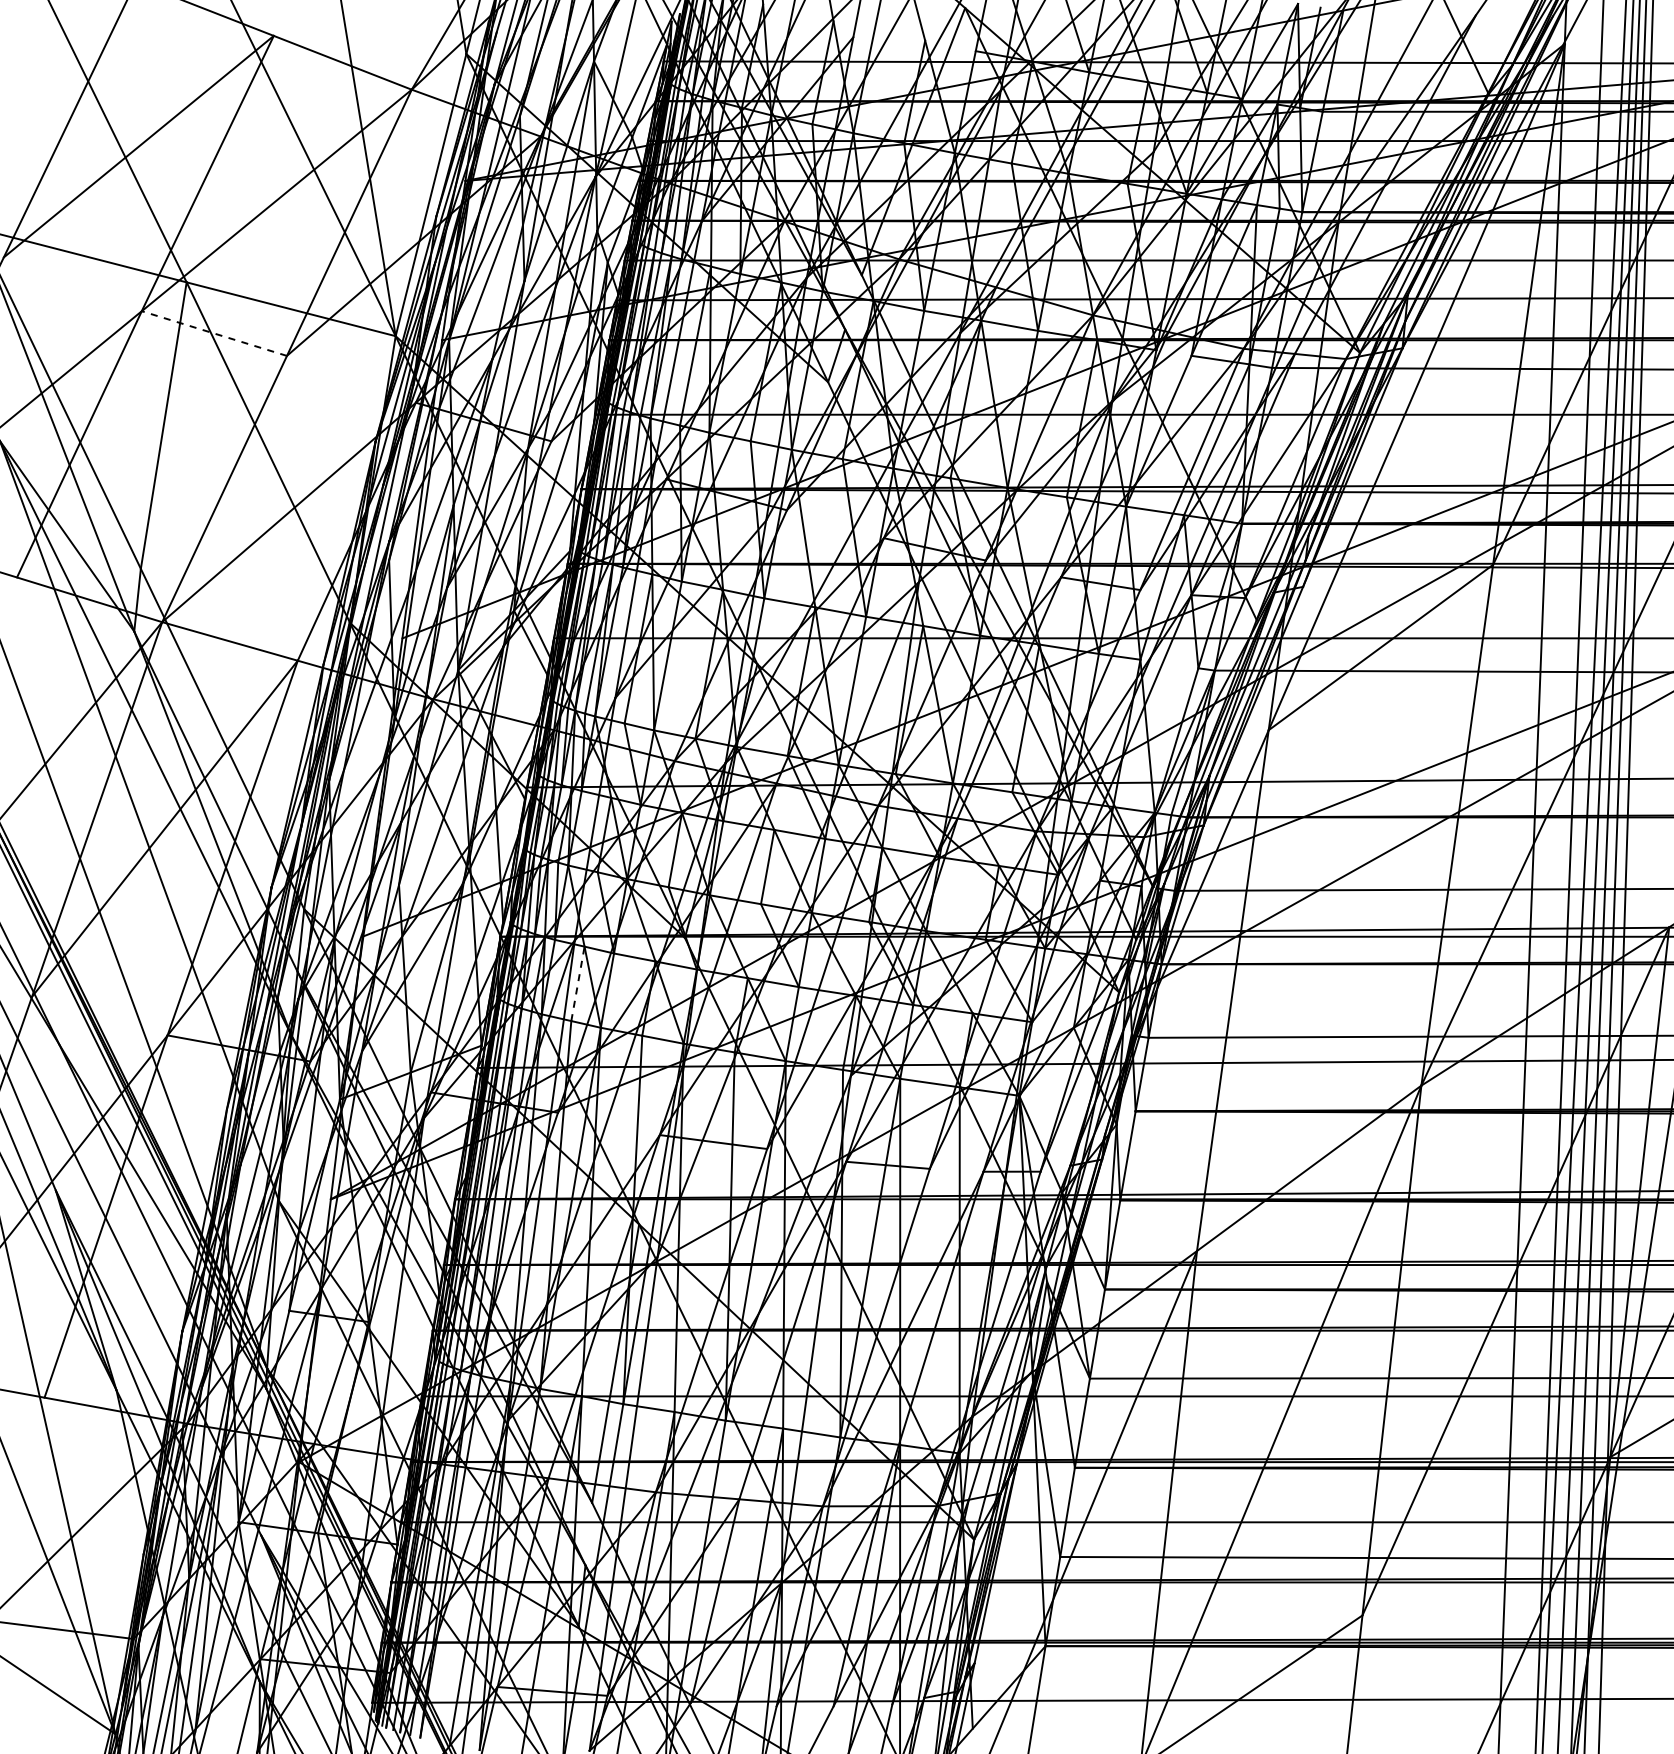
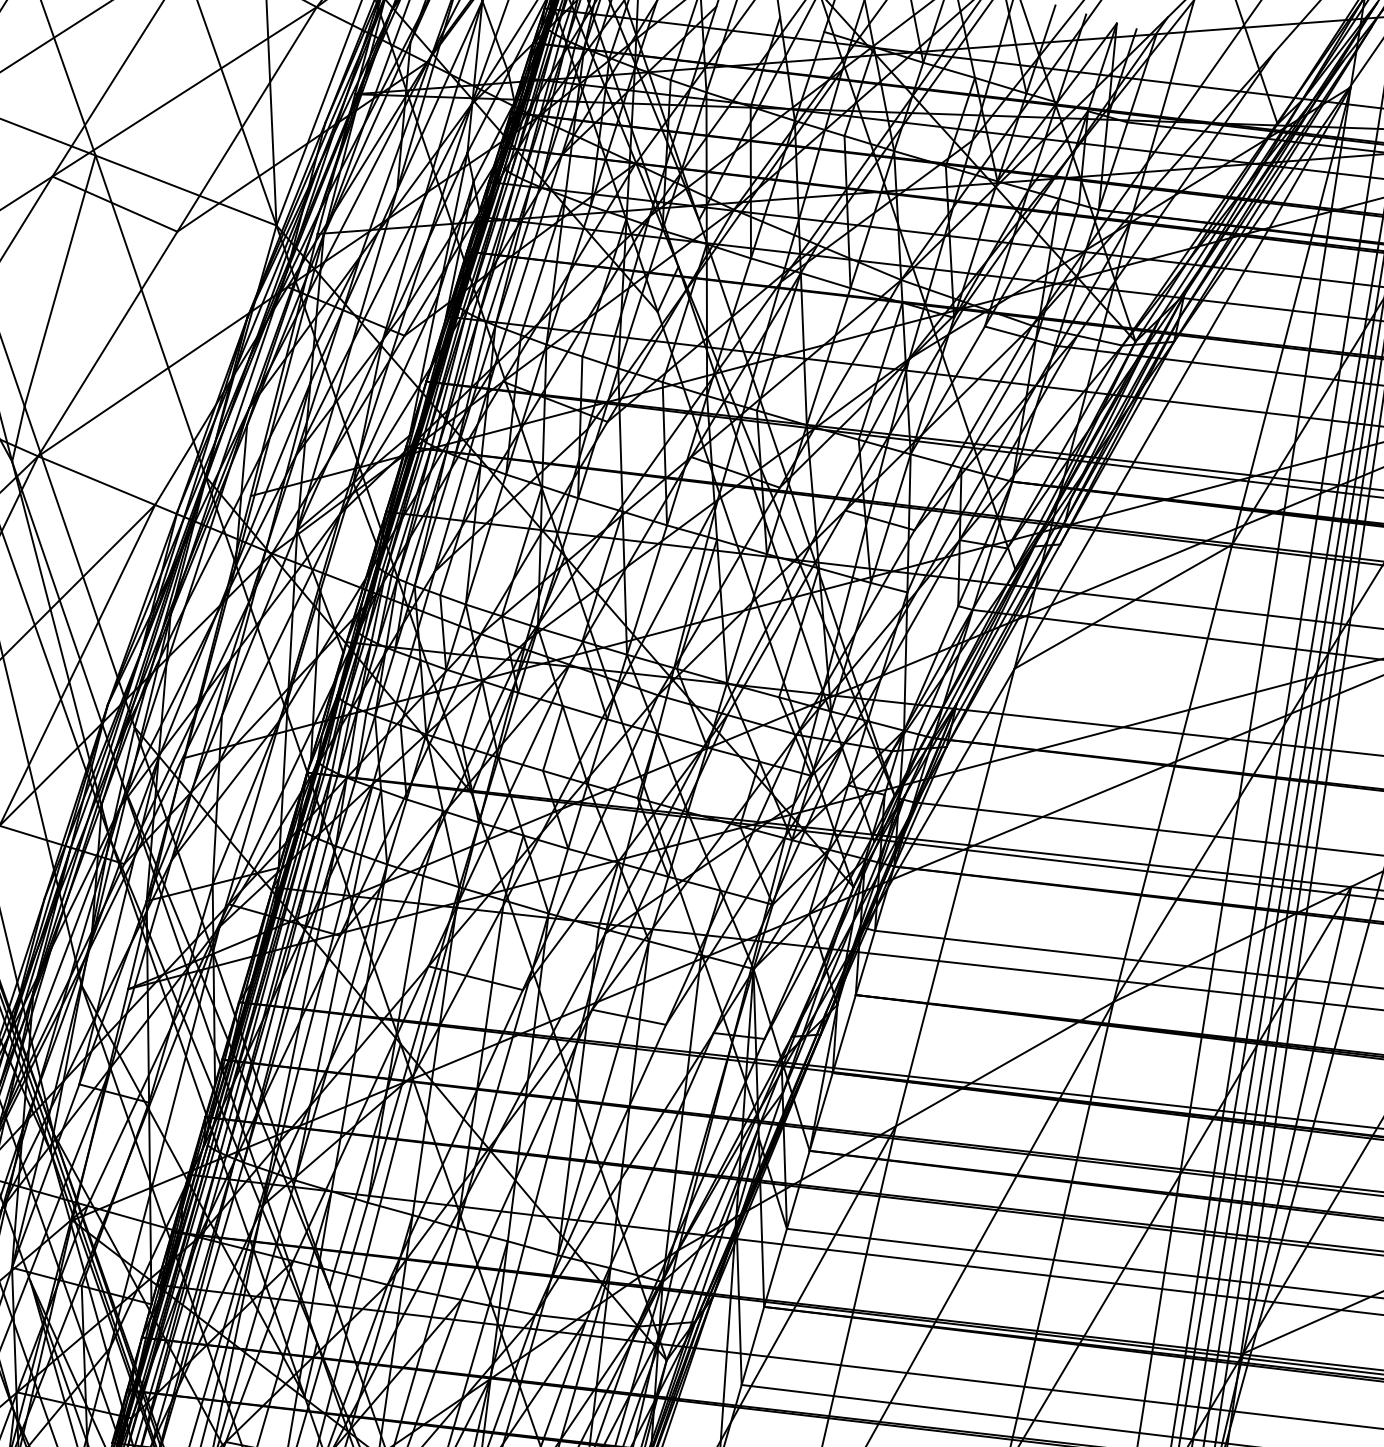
line: (214, 333) -> (115, 204), dashed -> solid
line: (577, 983) -> (370, 822), dashed -> solid

